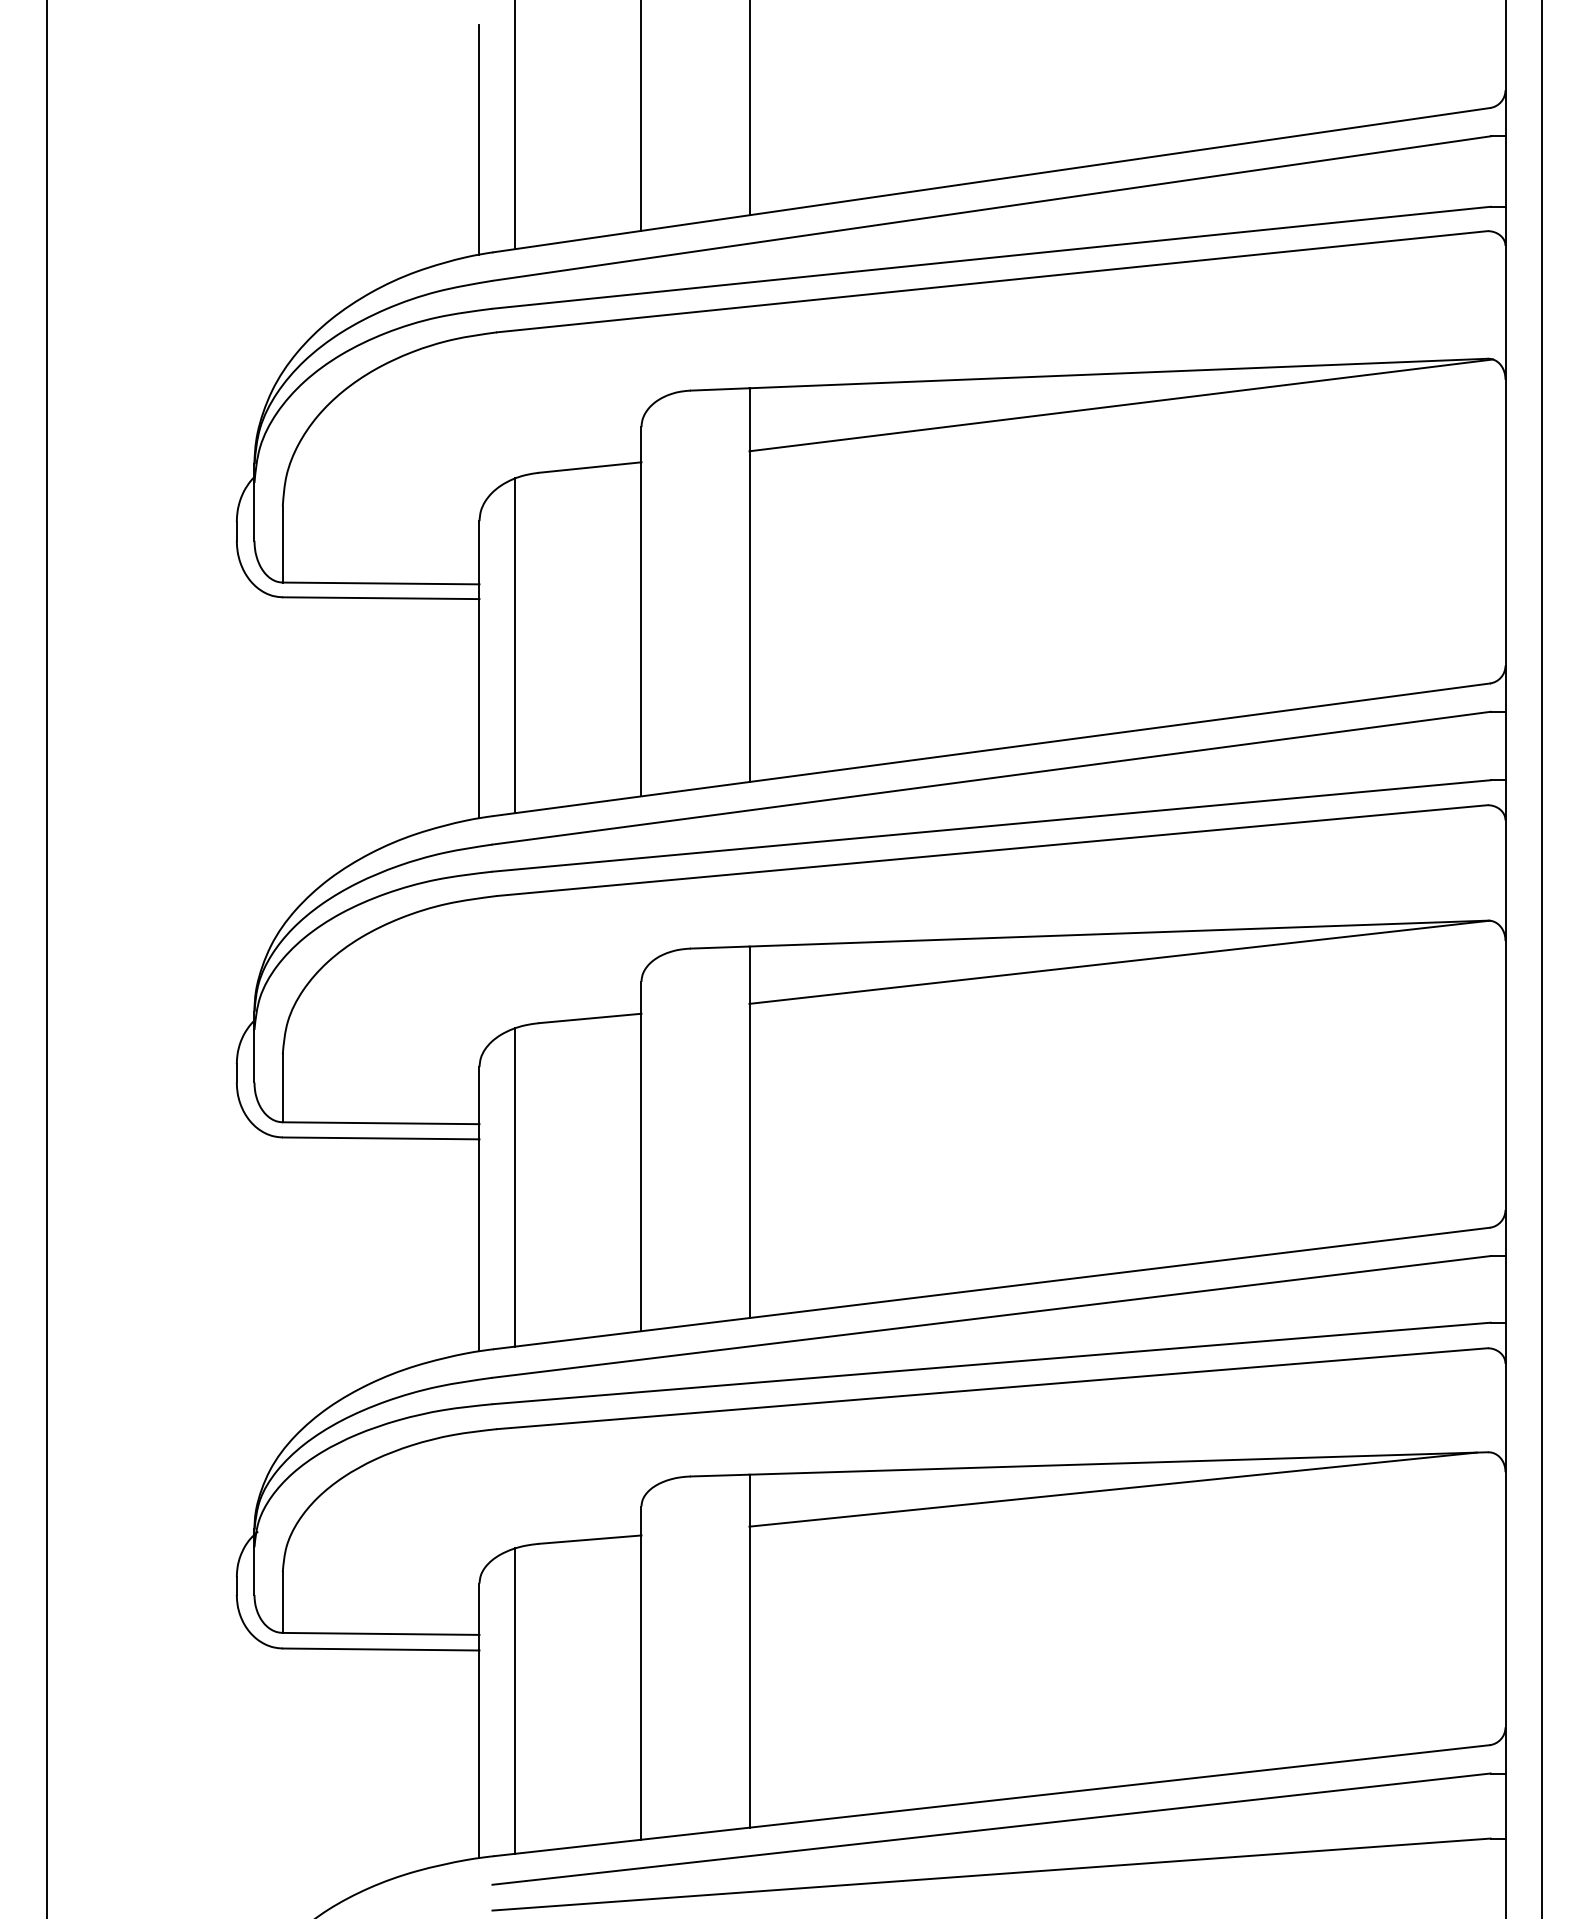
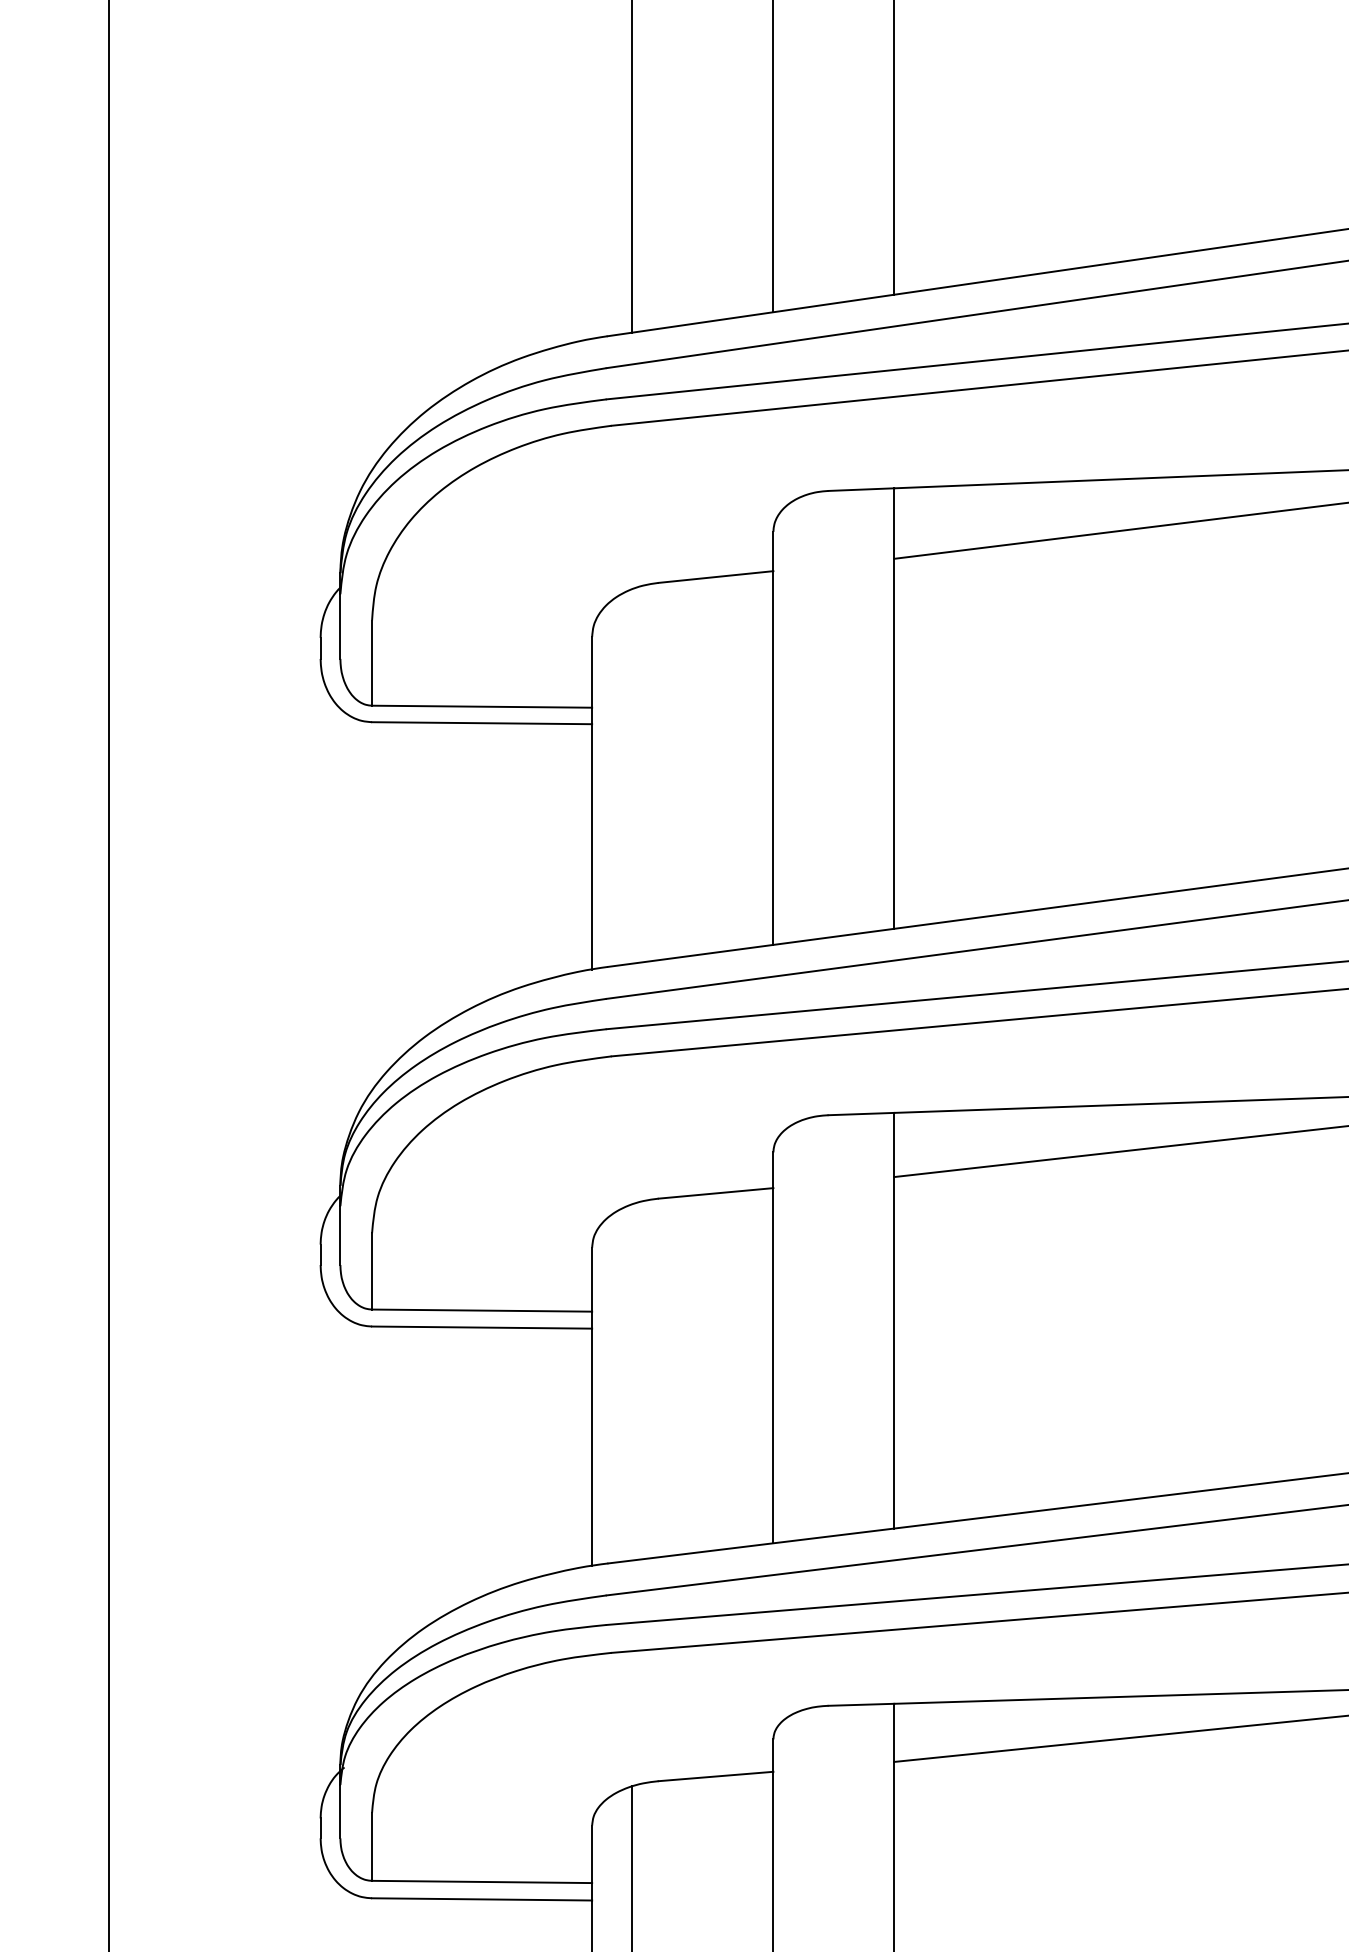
line: (479, 139) -> (592, 210), removed
line: (515, 645) -> (632, 776), removed
line: (515, 1187) -> (632, 1382), removed

